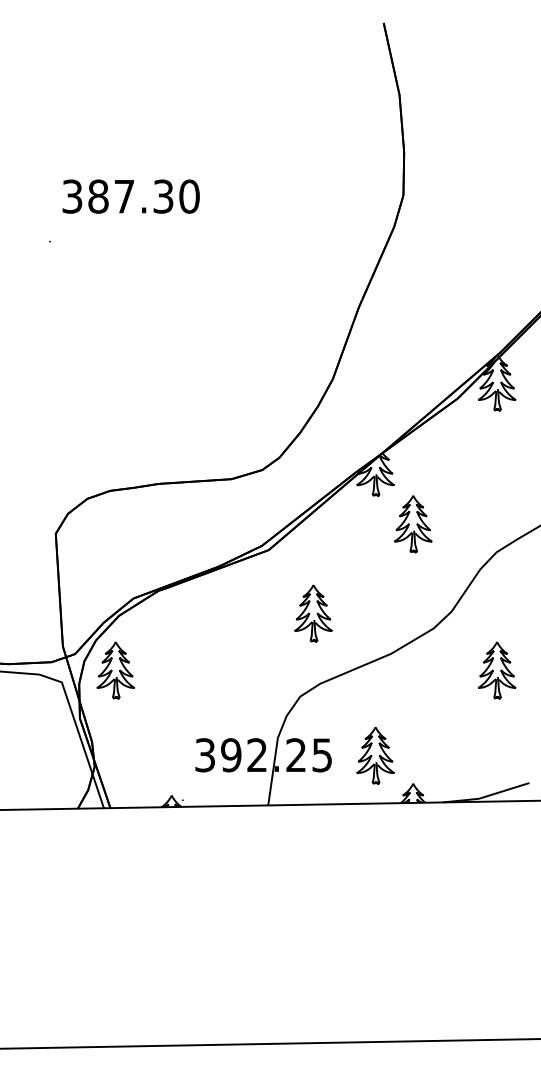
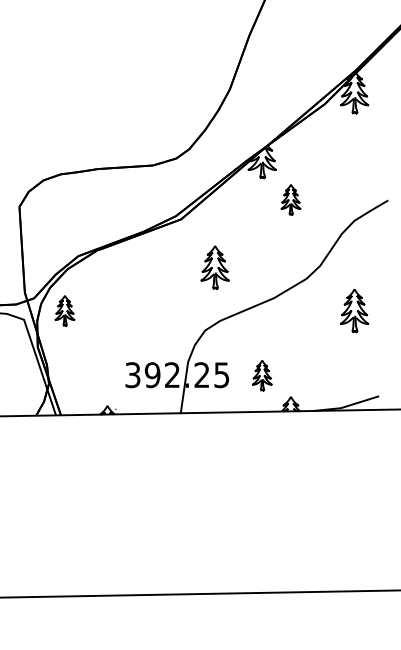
part: (413, 524) -> (291, 199), size x0.7
part: (115, 670) -> (64, 310), size x0.7
part: (375, 755) -> (262, 375), size x0.7

